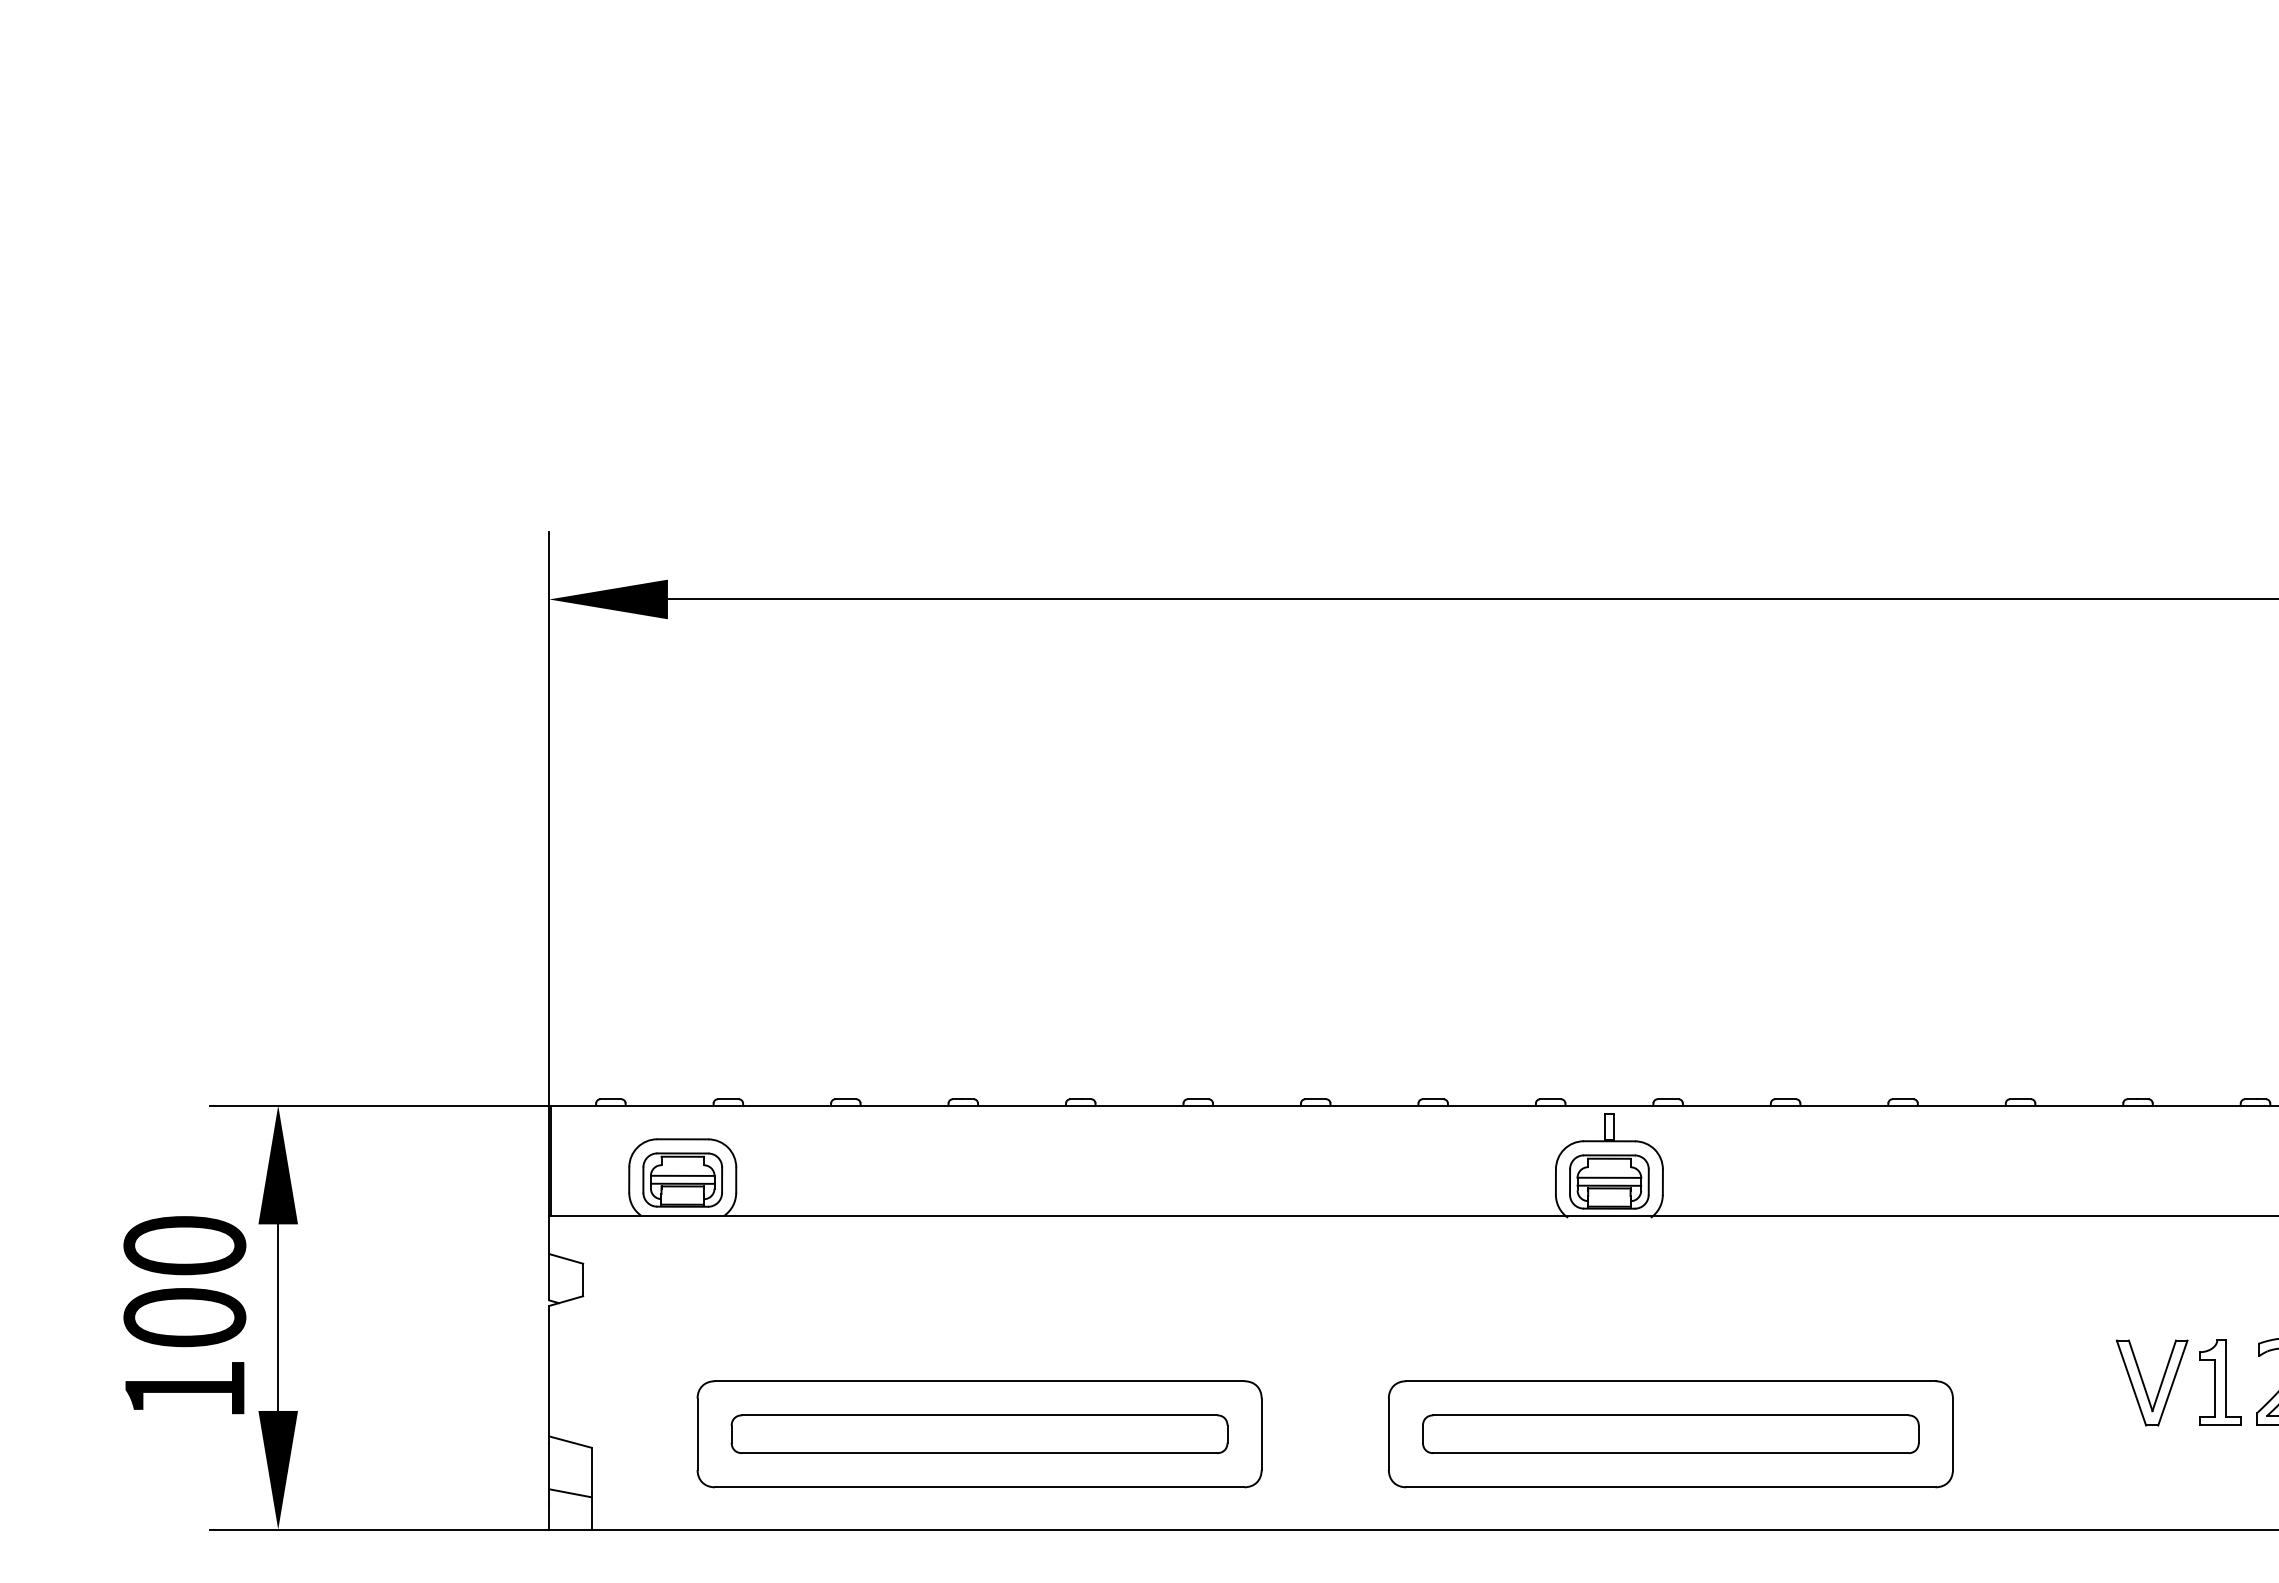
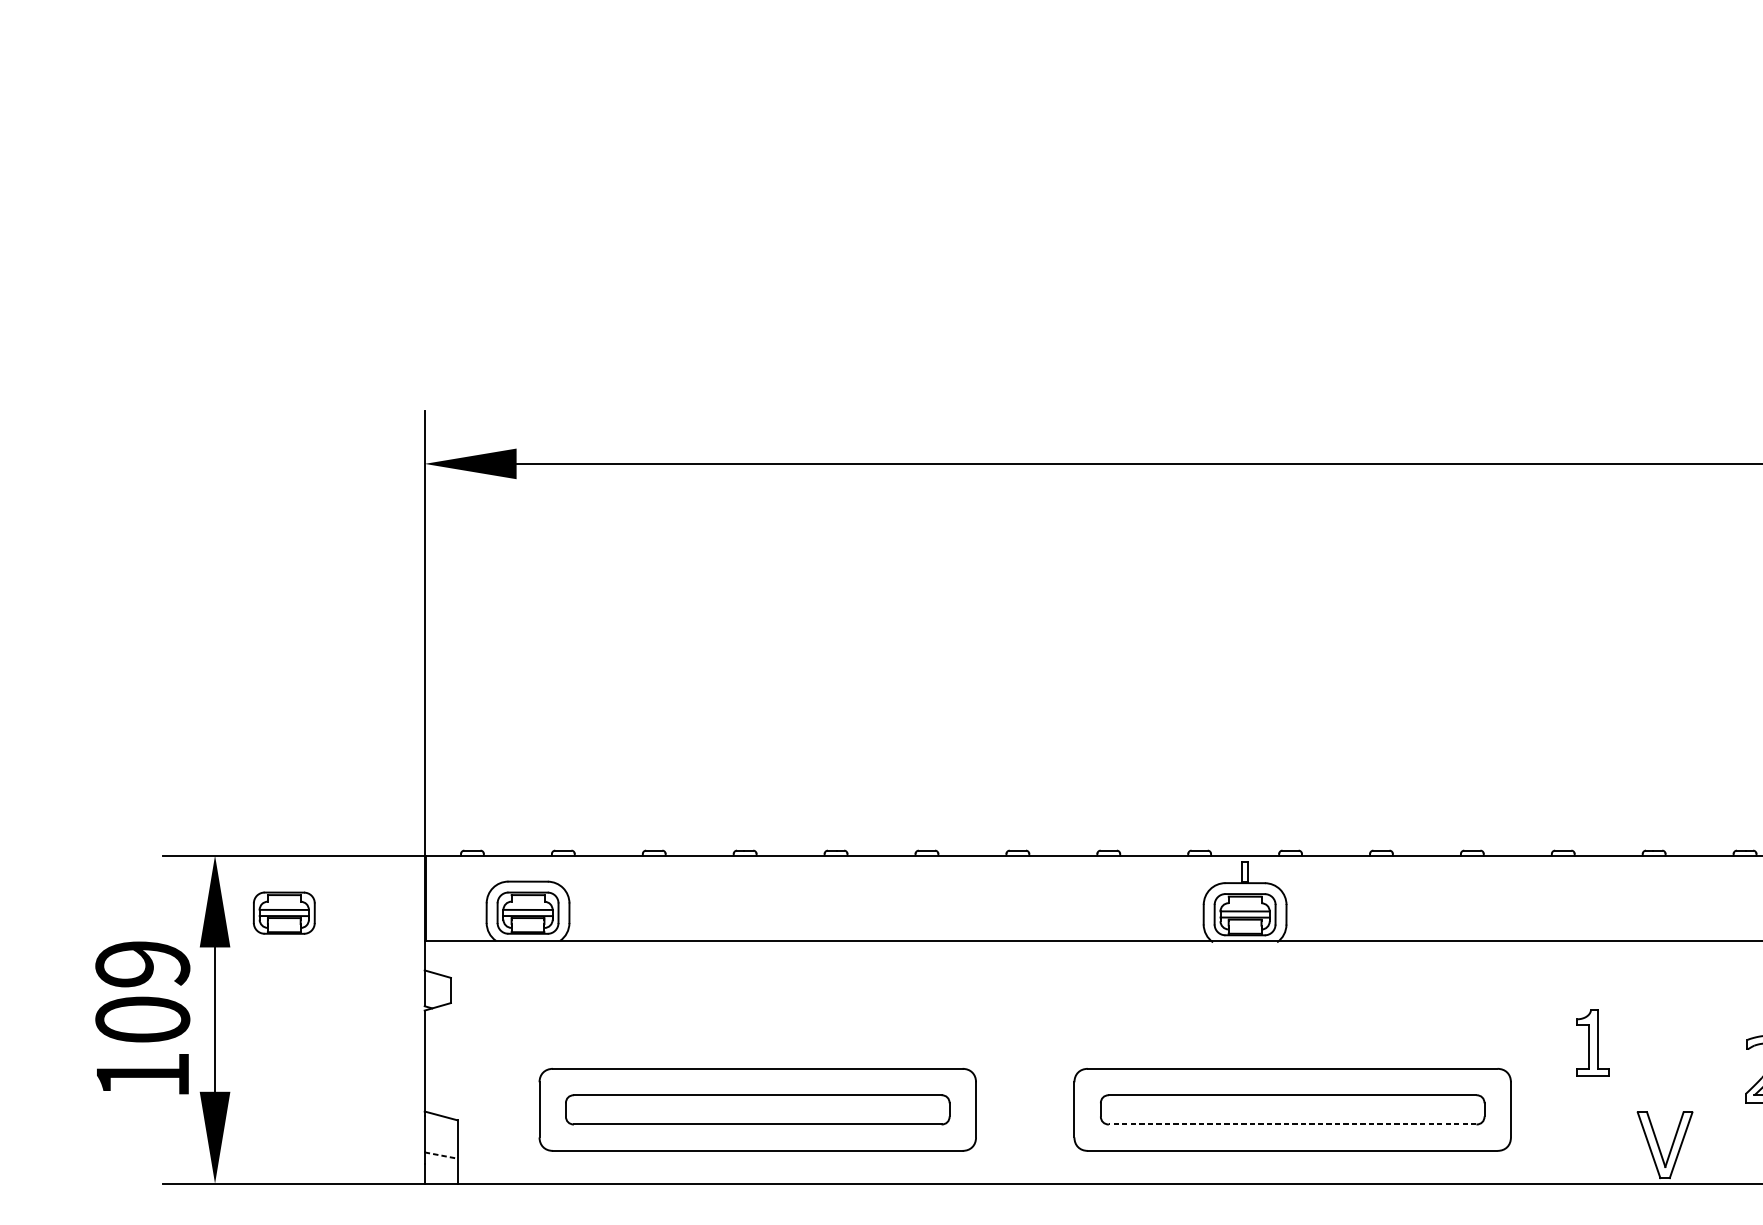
part: (367, 1179) -> (284, 912), added
text: (184, 1245) -> (142, 963), 100 -> 109
part: (2220, 1382) -> (1593, 1042), moved
part: (2144, 1383) -> (1659, 1145), moved
line: (1670, 1453) -> (1292, 1124), solid -> dashed
line: (570, 1493) -> (441, 1155), solid -> dashed

